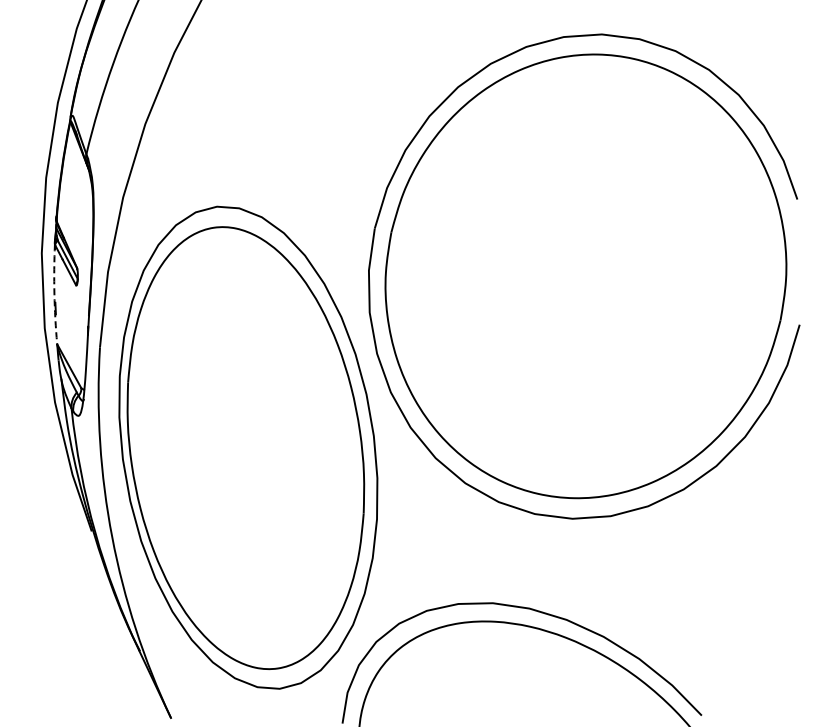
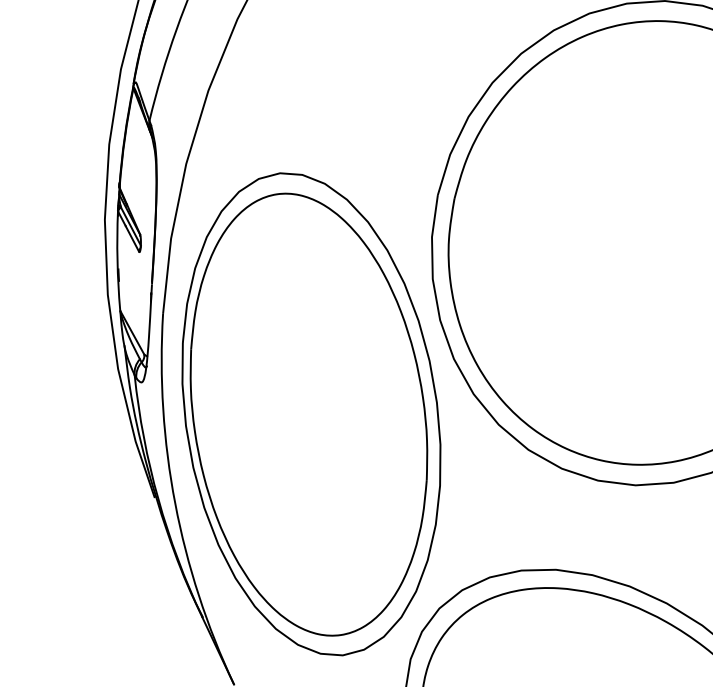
arc: (54, 294) -> (117, 261), dashed -> solid

